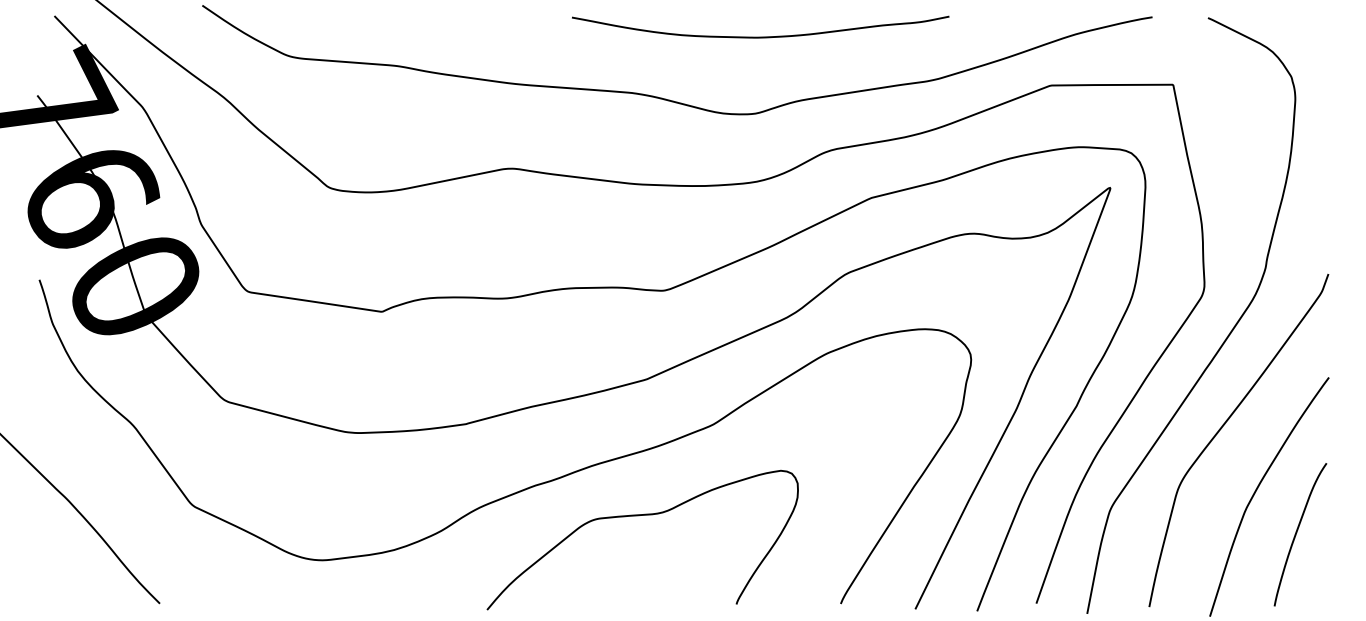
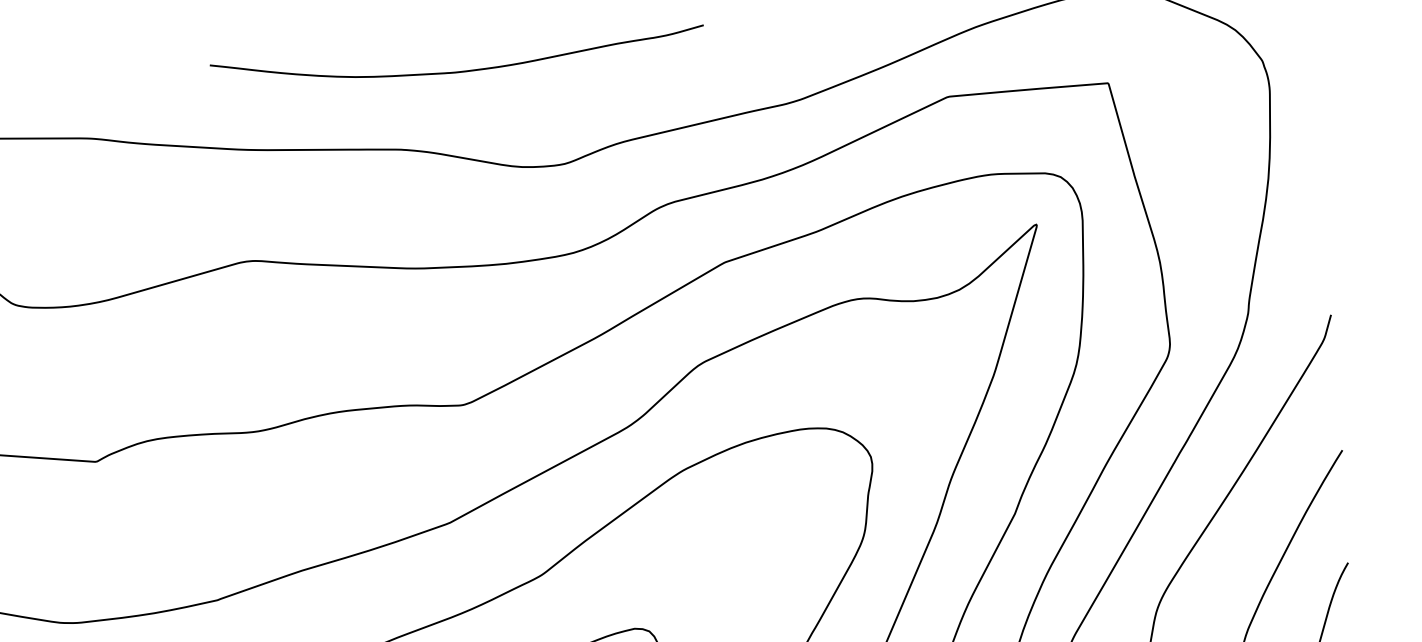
curve: (760, 36) -> (458, 70), moved

